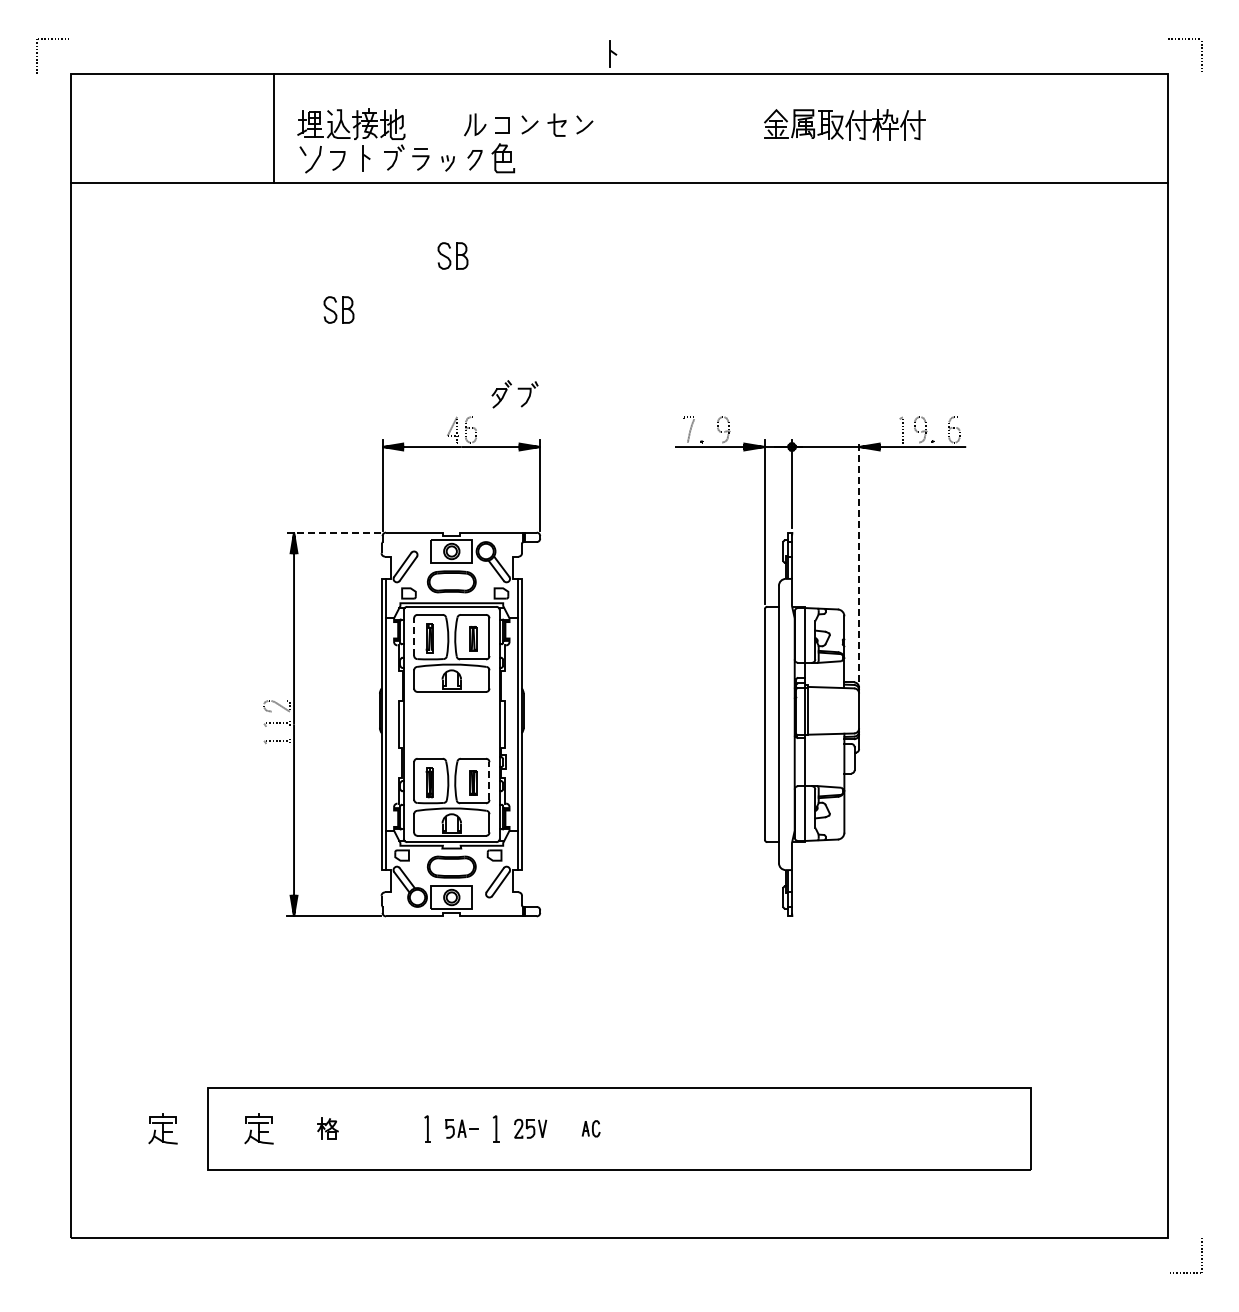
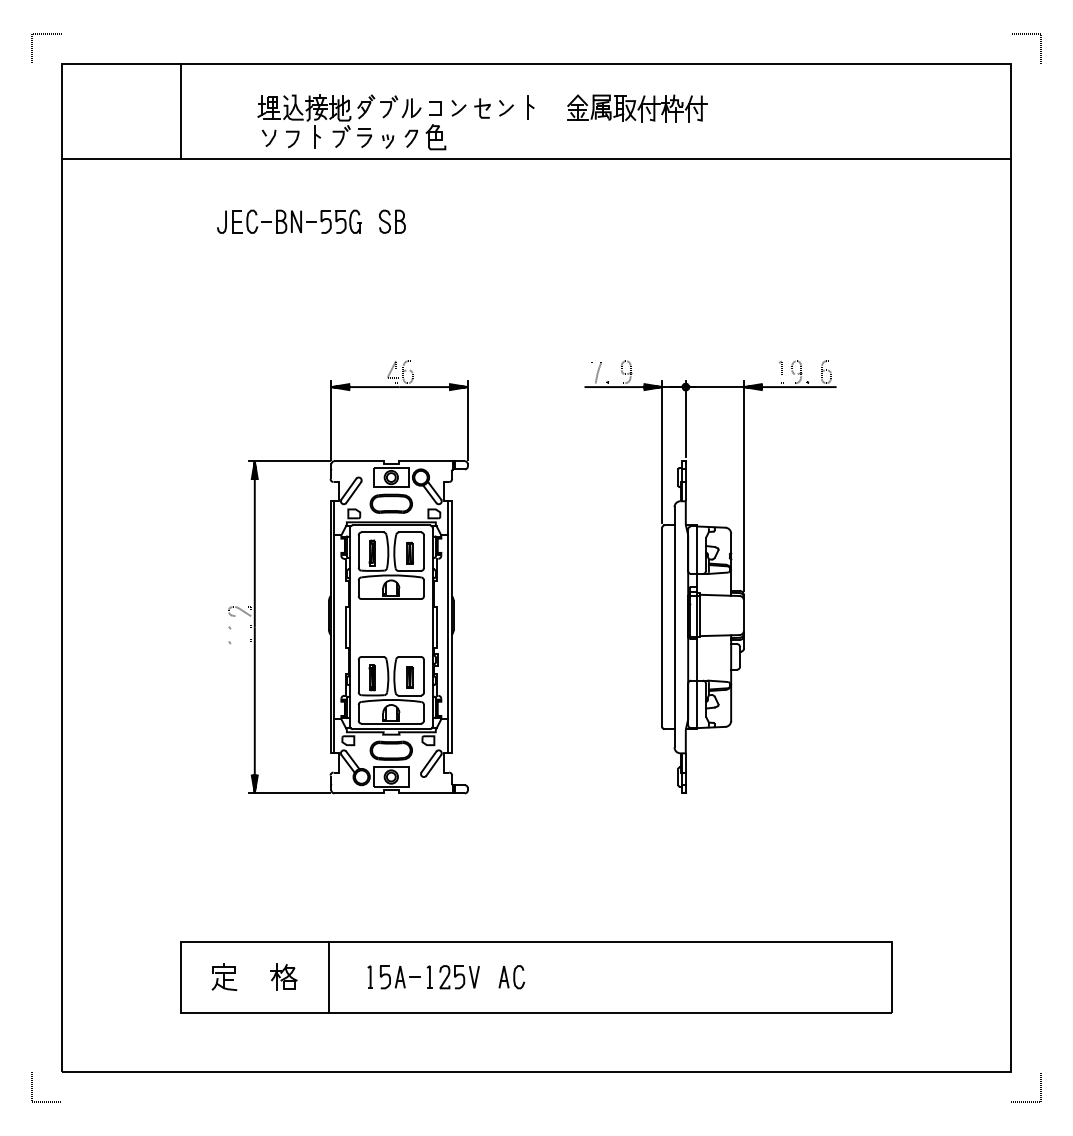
part: (613, 53) -> (531, 107), moved
part: (844, 124) -> (636, 107), moved
line: (274, 128) -> (180, 111), moved
part: (310, 159) -> (269, 138), size x0.71
part: (333, 255) -> (288, 221), added
part: (338, 309) -> (293, 268), removed
part: (514, 394) -> (377, 107), moved
line: (334, 532) -> (289, 461), dashed -> solid
line: (859, 560) -> (744, 485), dashed -> solid
line: (414, 637) -> (359, 551), dashed -> solid
line: (489, 781) -> (423, 676), dashed -> solid
part: (162, 1128) -> (140, 976), removed
part: (327, 1128) -> (283, 976), size x1.43
line: (379, 1128) -> (328, 976), added
part: (461, 1128) -> (399, 976), size x1.43
part: (530, 1128) -> (459, 976), size x1.43
part: (591, 1128) -> (512, 976), size x1.67
line: (37, 1256) -> (32, 1087), added

